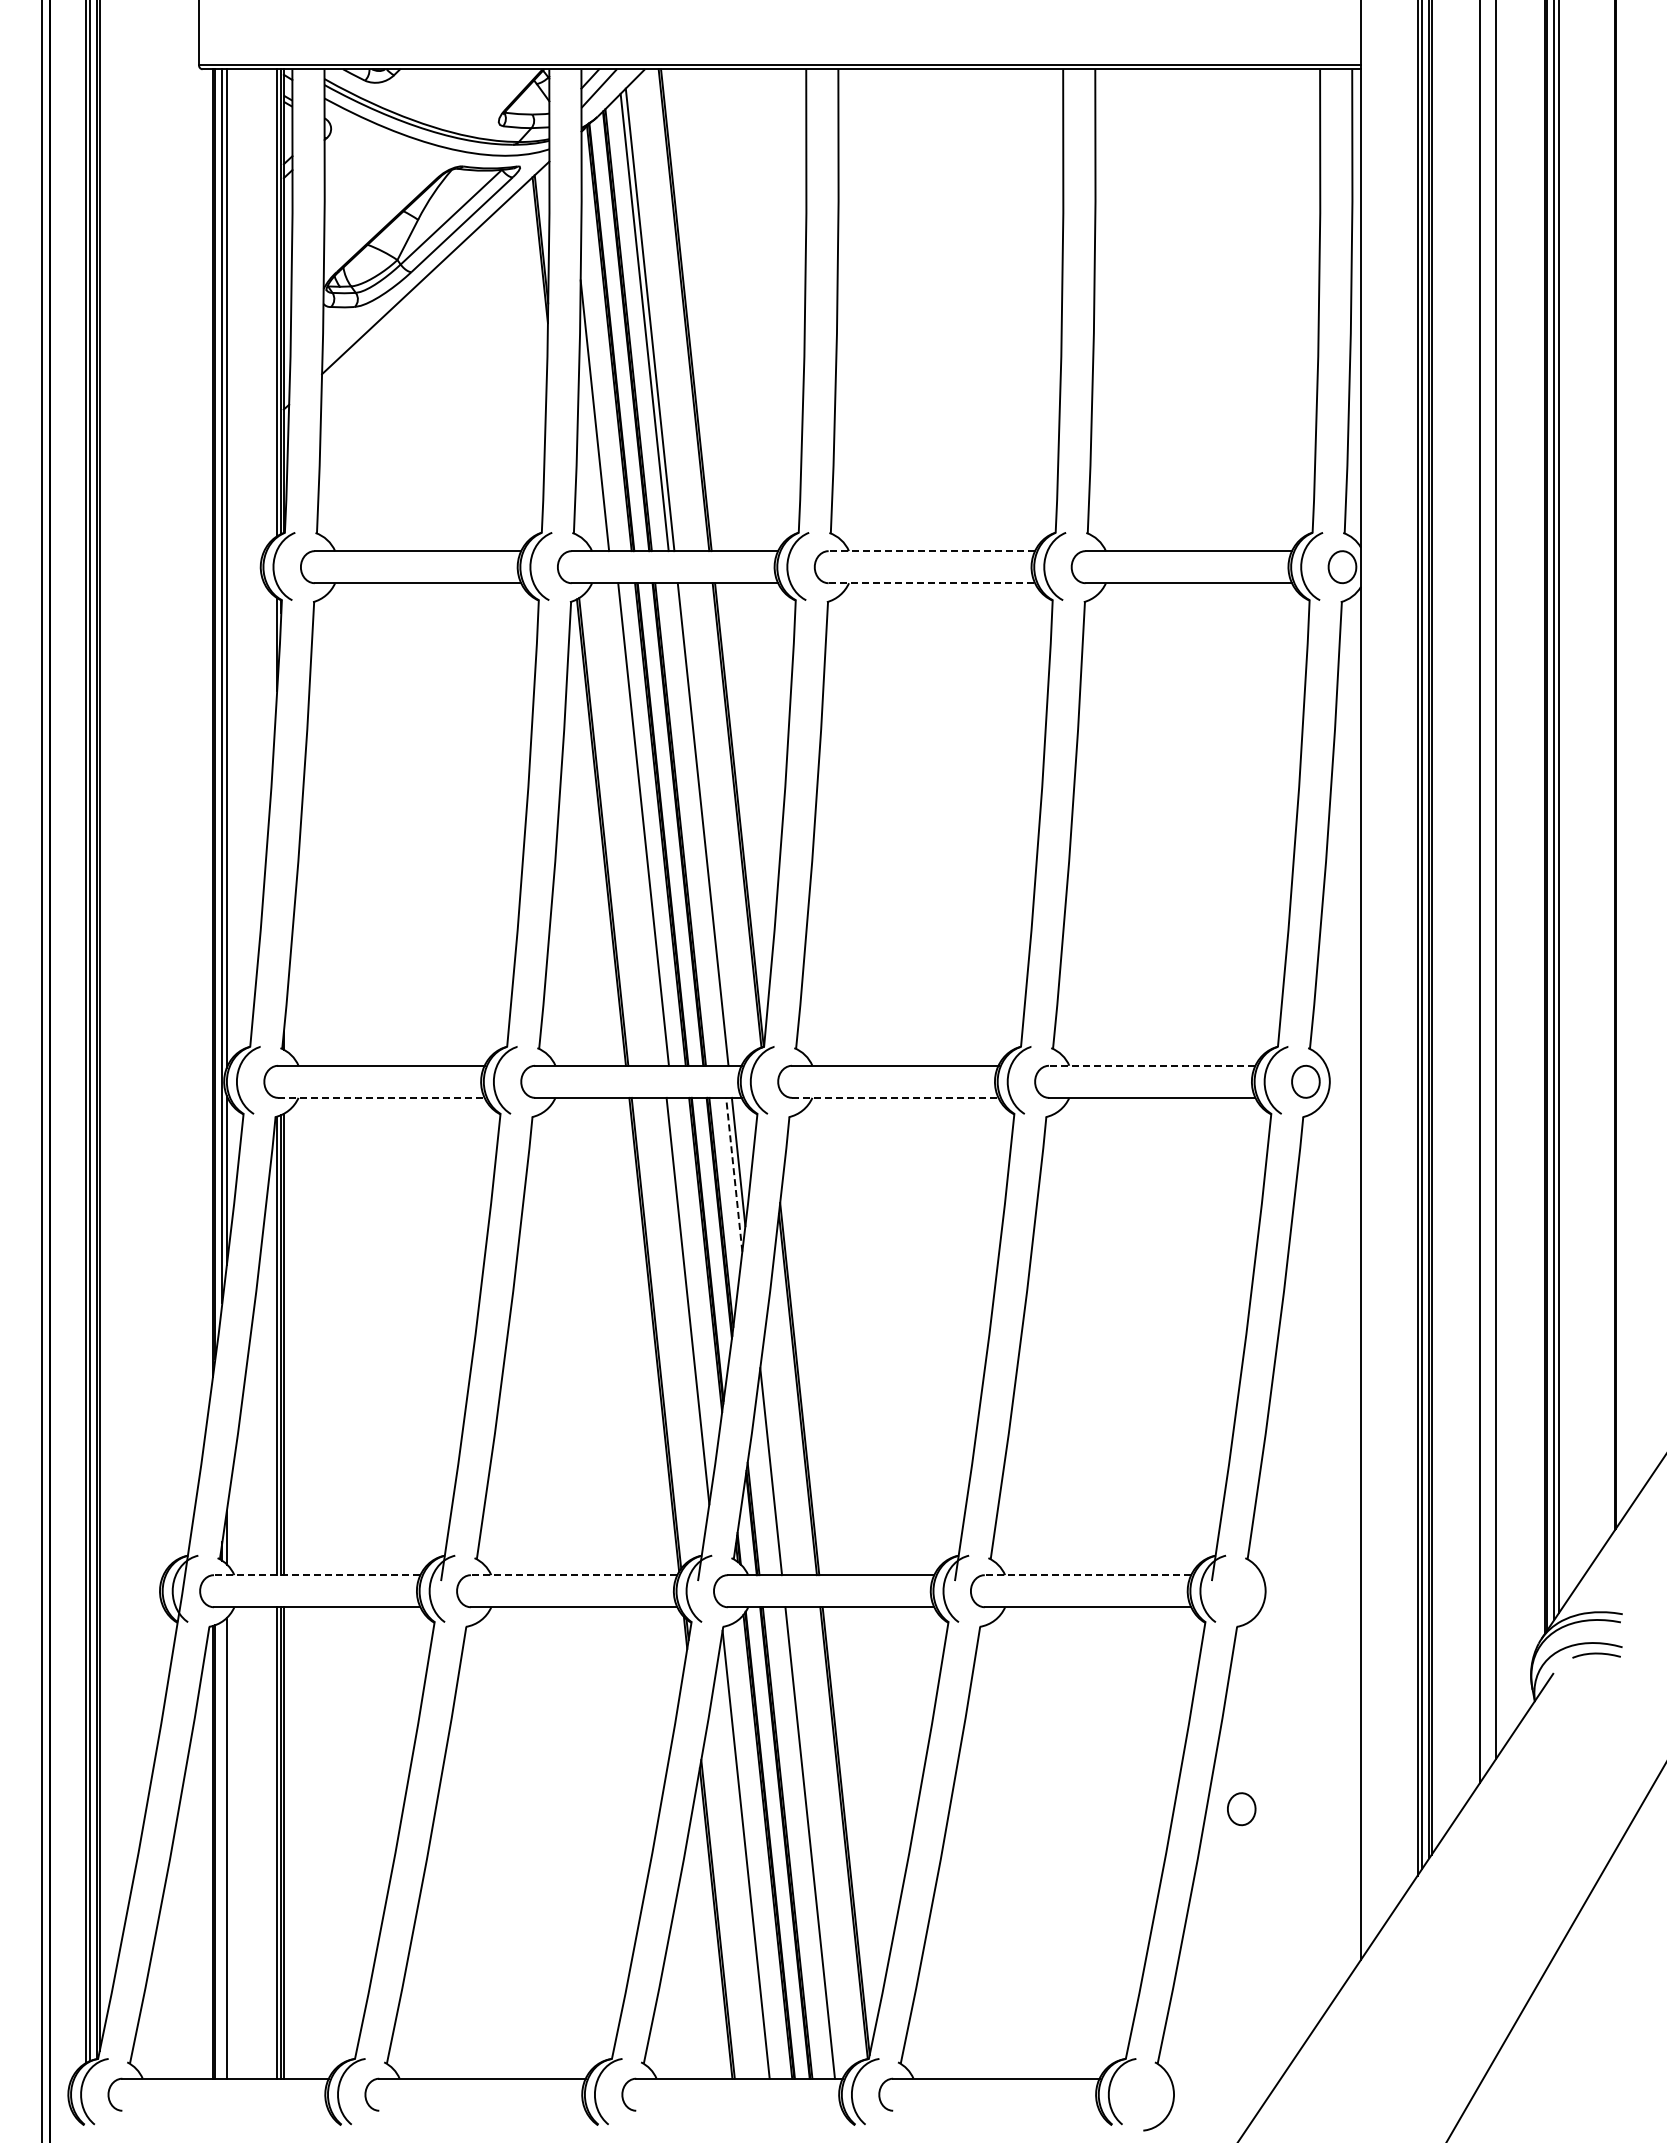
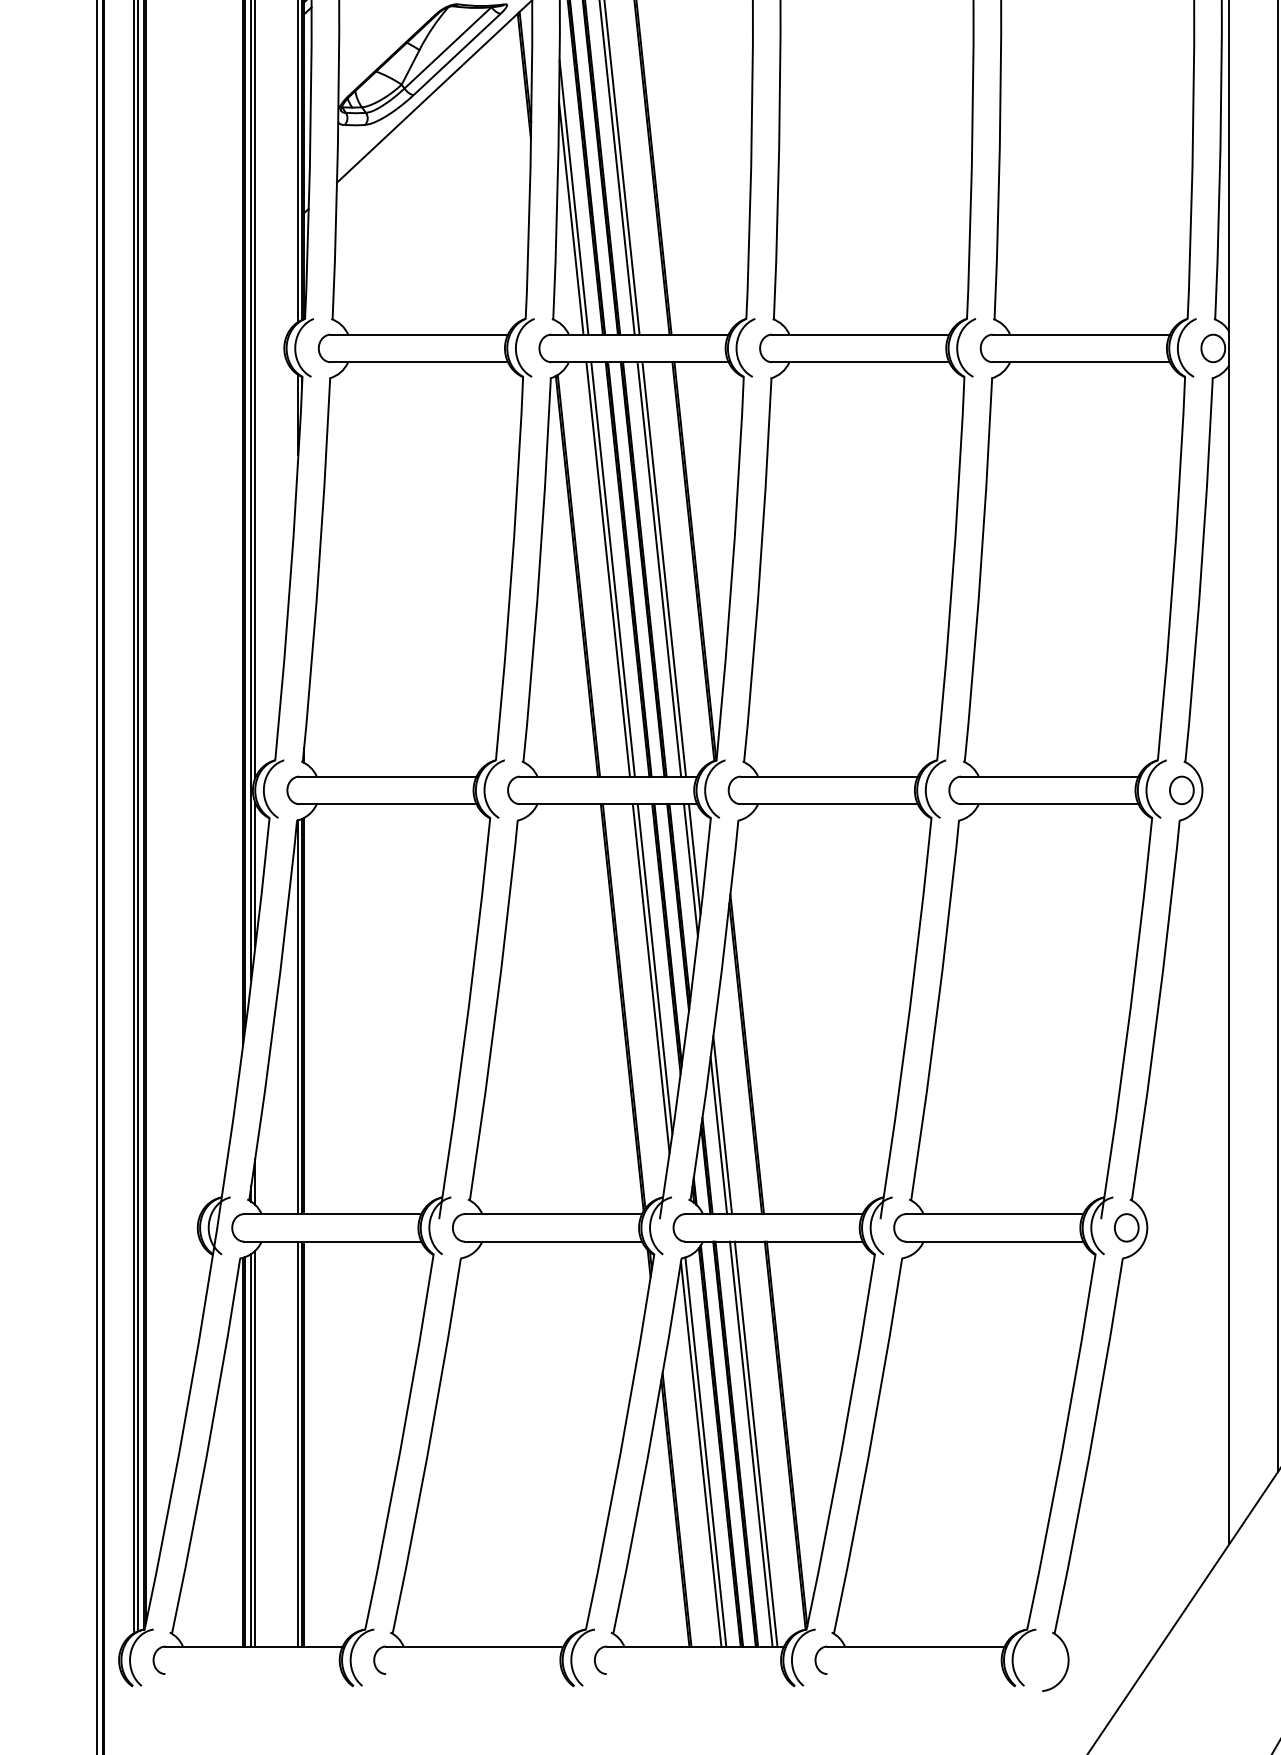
line: (597, 391) -> (573, 197), added
line: (931, 551) -> (860, 334), dashed -> solid
line: (932, 583) -> (861, 362), dashed -> solid
line: (637, 824) -> (607, 569), added
line: (697, 824) -> (659, 569), added
line: (1151, 1065) -> (1049, 776), dashed -> solid
line: (381, 1097) -> (388, 803), dashed -> solid
line: (895, 1097) -> (829, 803), dashed -> solid
line: (734, 1174) -> (691, 870), dashed -> solid
line: (692, 1289) -> (655, 968), added
line: (766, 1483) -> (718, 1135), added
line: (316, 1575) -> (332, 1214), dashed -> solid
line: (573, 1575) -> (552, 1214), dashed -> solid
line: (1087, 1575) -> (994, 1214), dashed -> solid
part: (1241, 1809) -> (1126, 1228), moved
line: (804, 1842) -> (751, 1443), added
line: (222, 1849) -> (251, 1449), added
line: (751, 1851) -> (705, 1451), added

